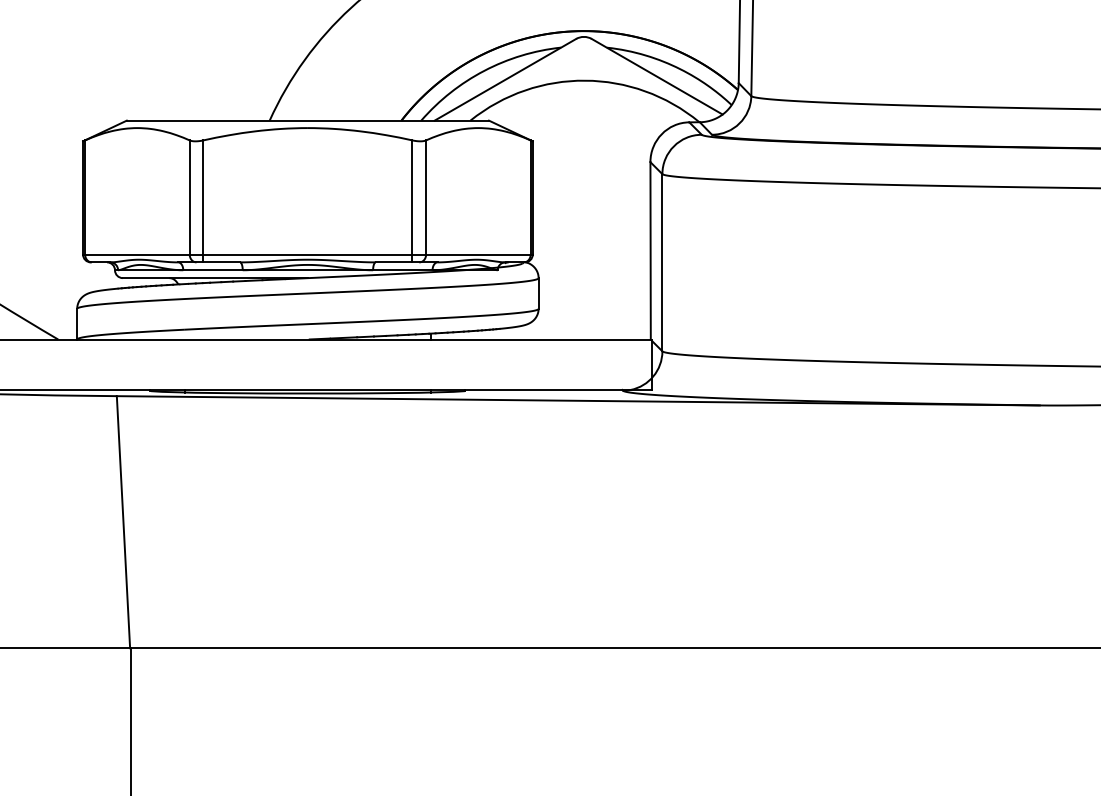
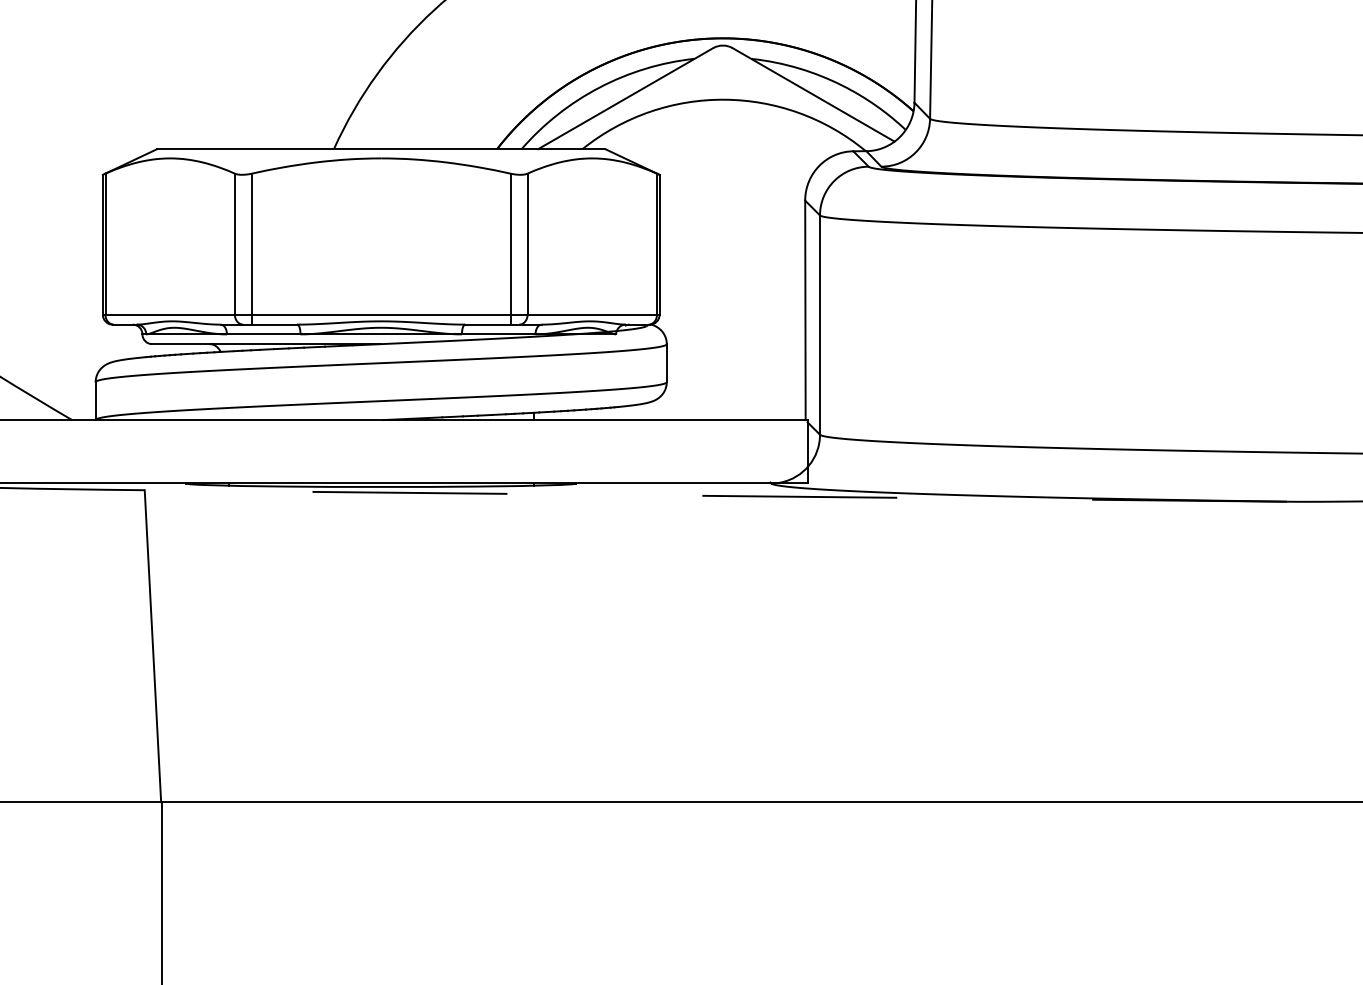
line: (577, 400) -> (715, 495), solid -> dashed

